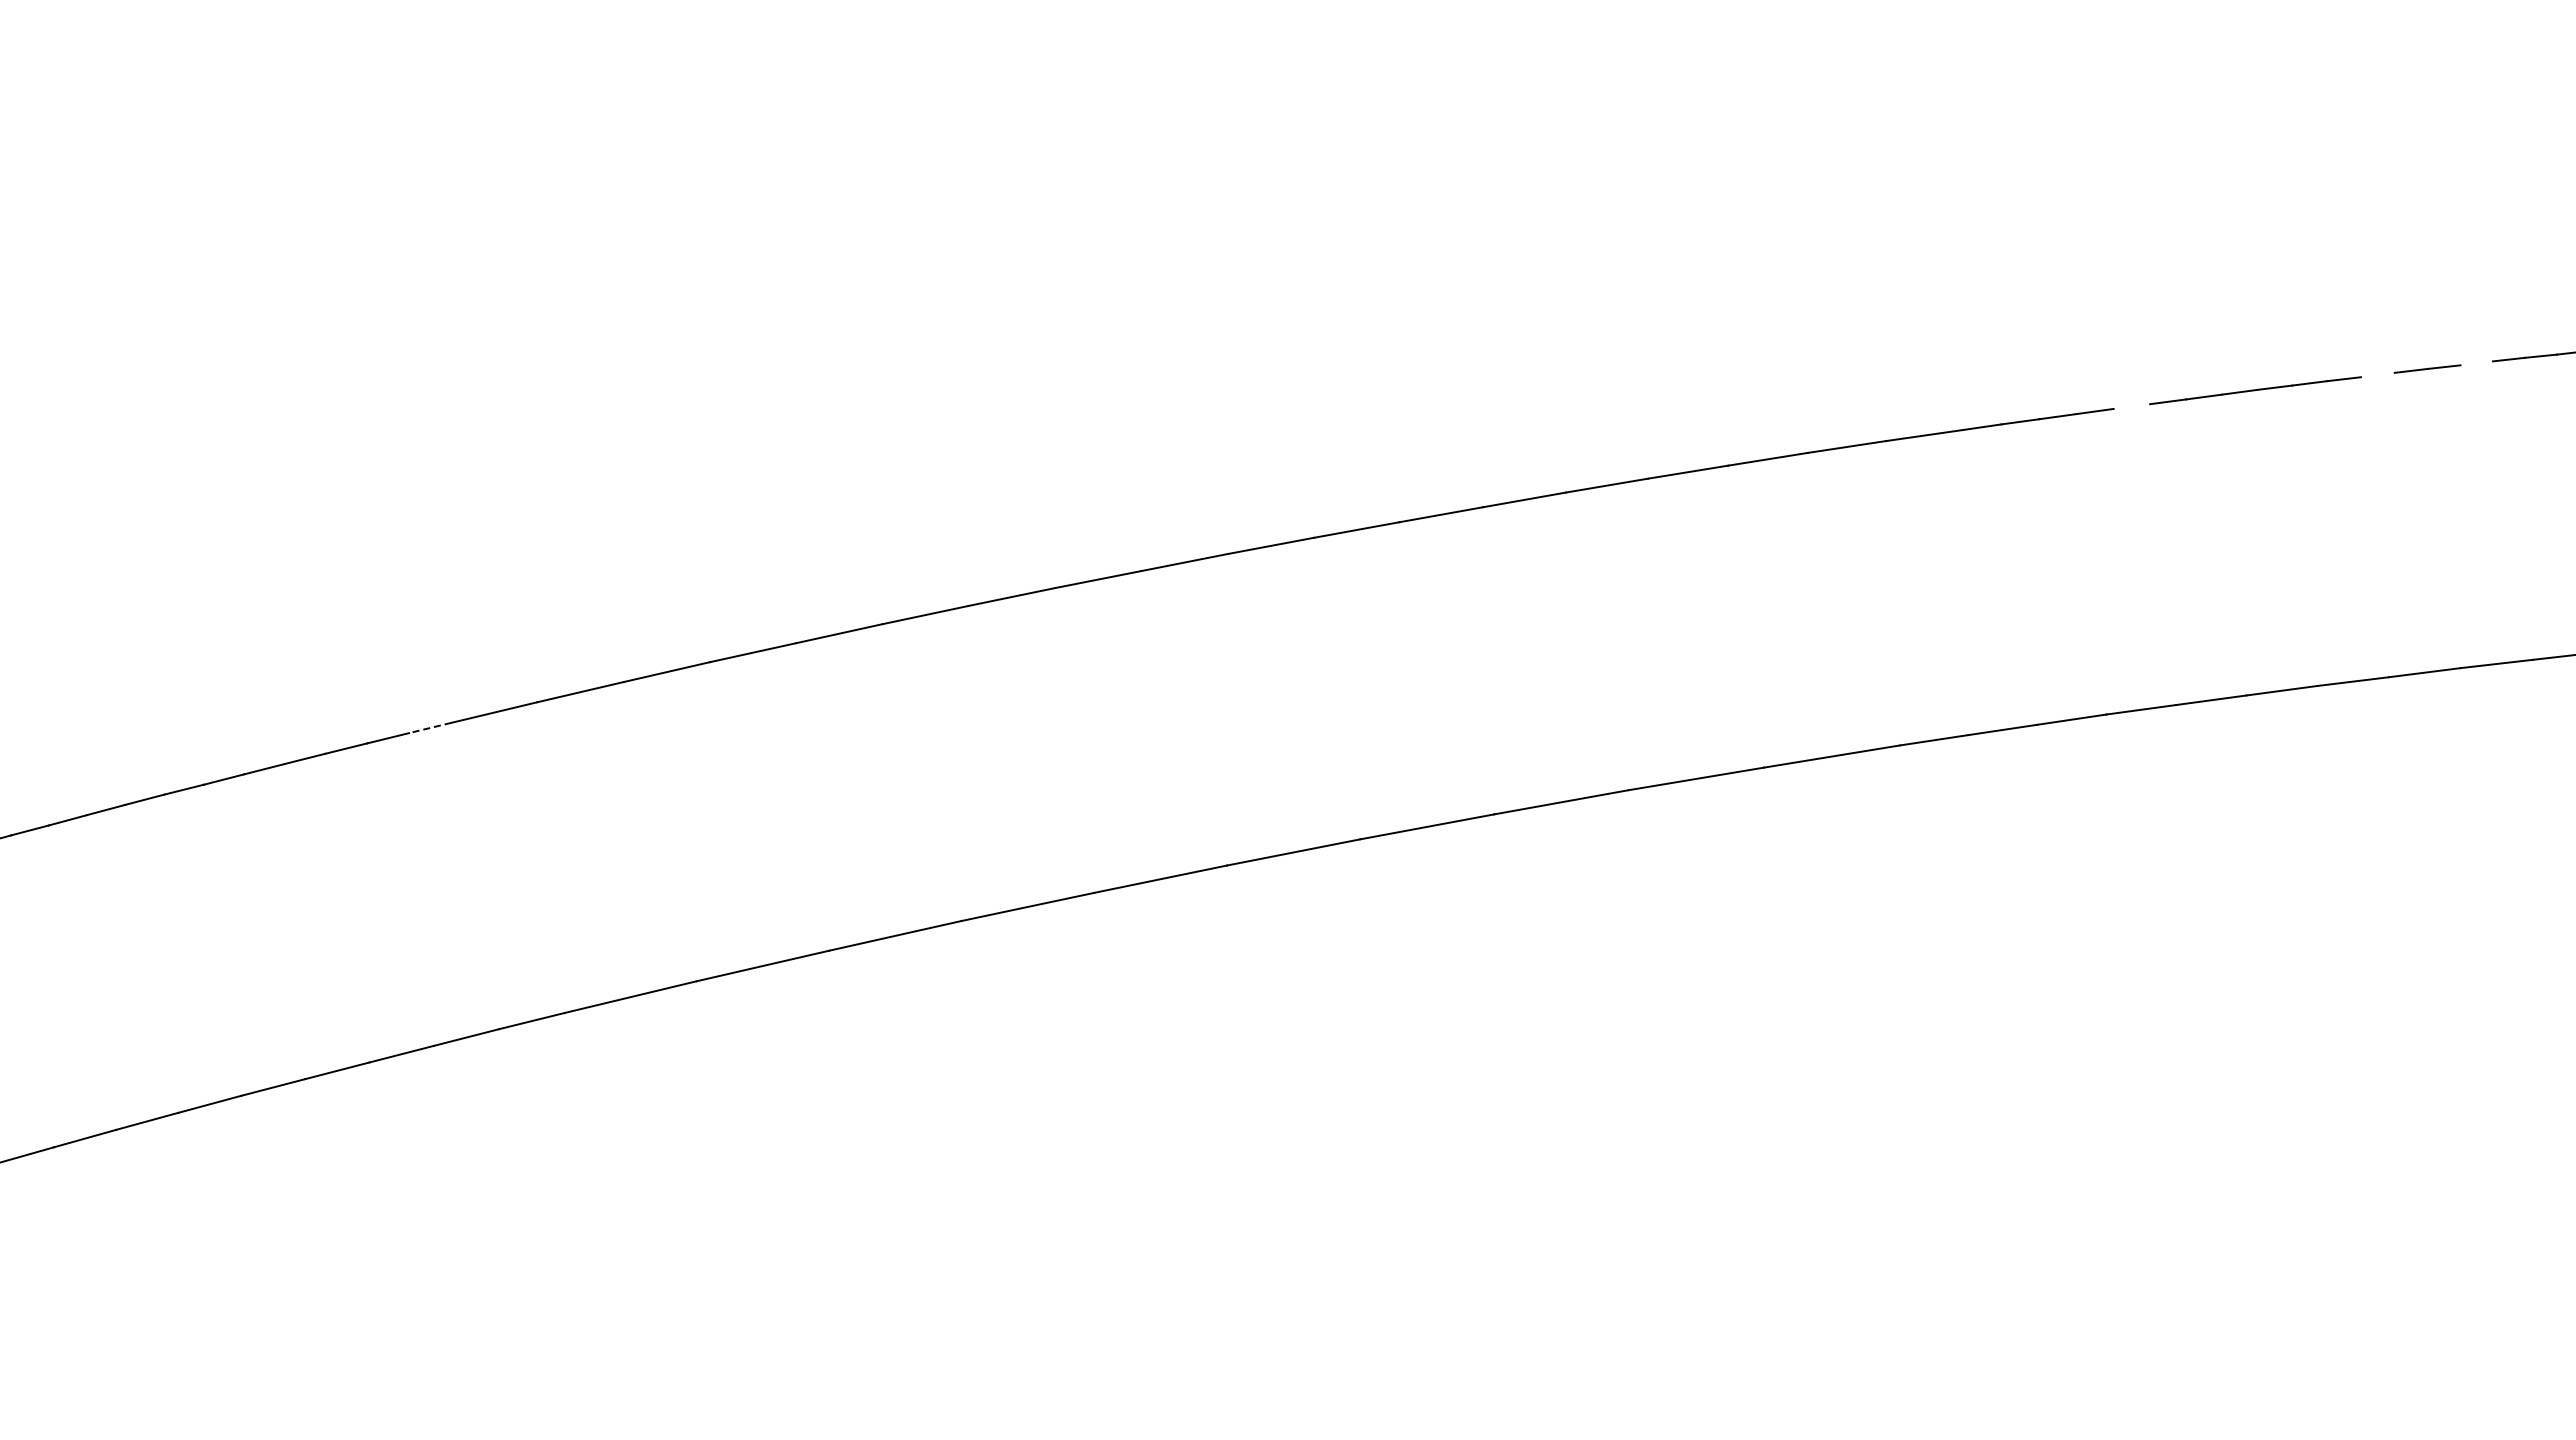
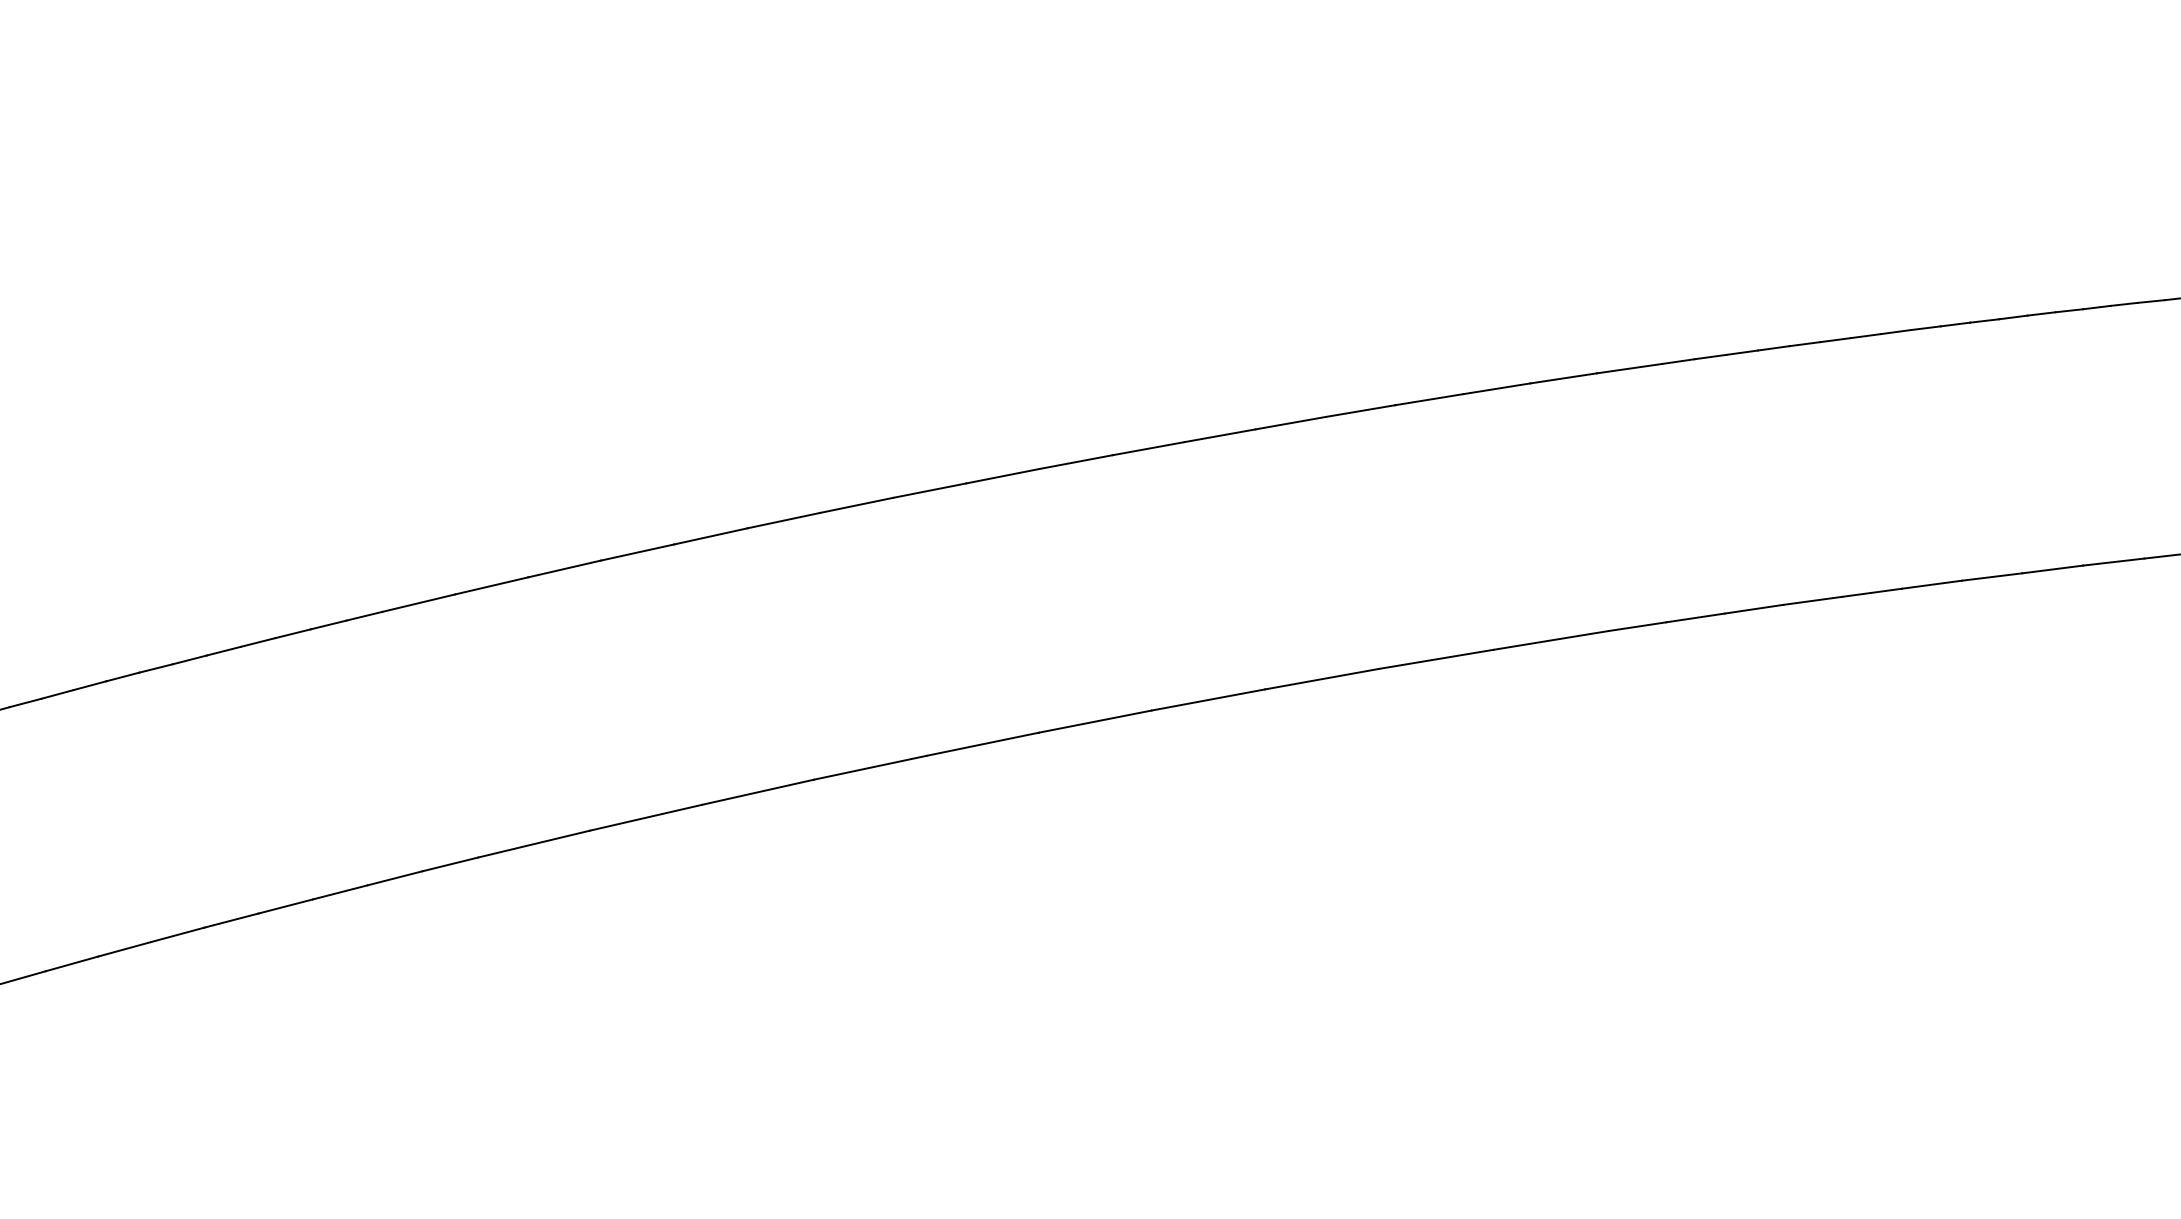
line: (2476, 363) -> (2096, 307), added
line: (2377, 374) -> (2012, 316), added
line: (2131, 406) -> (1804, 344), added
line: (430, 727) -> (364, 615), dashed -> solid

